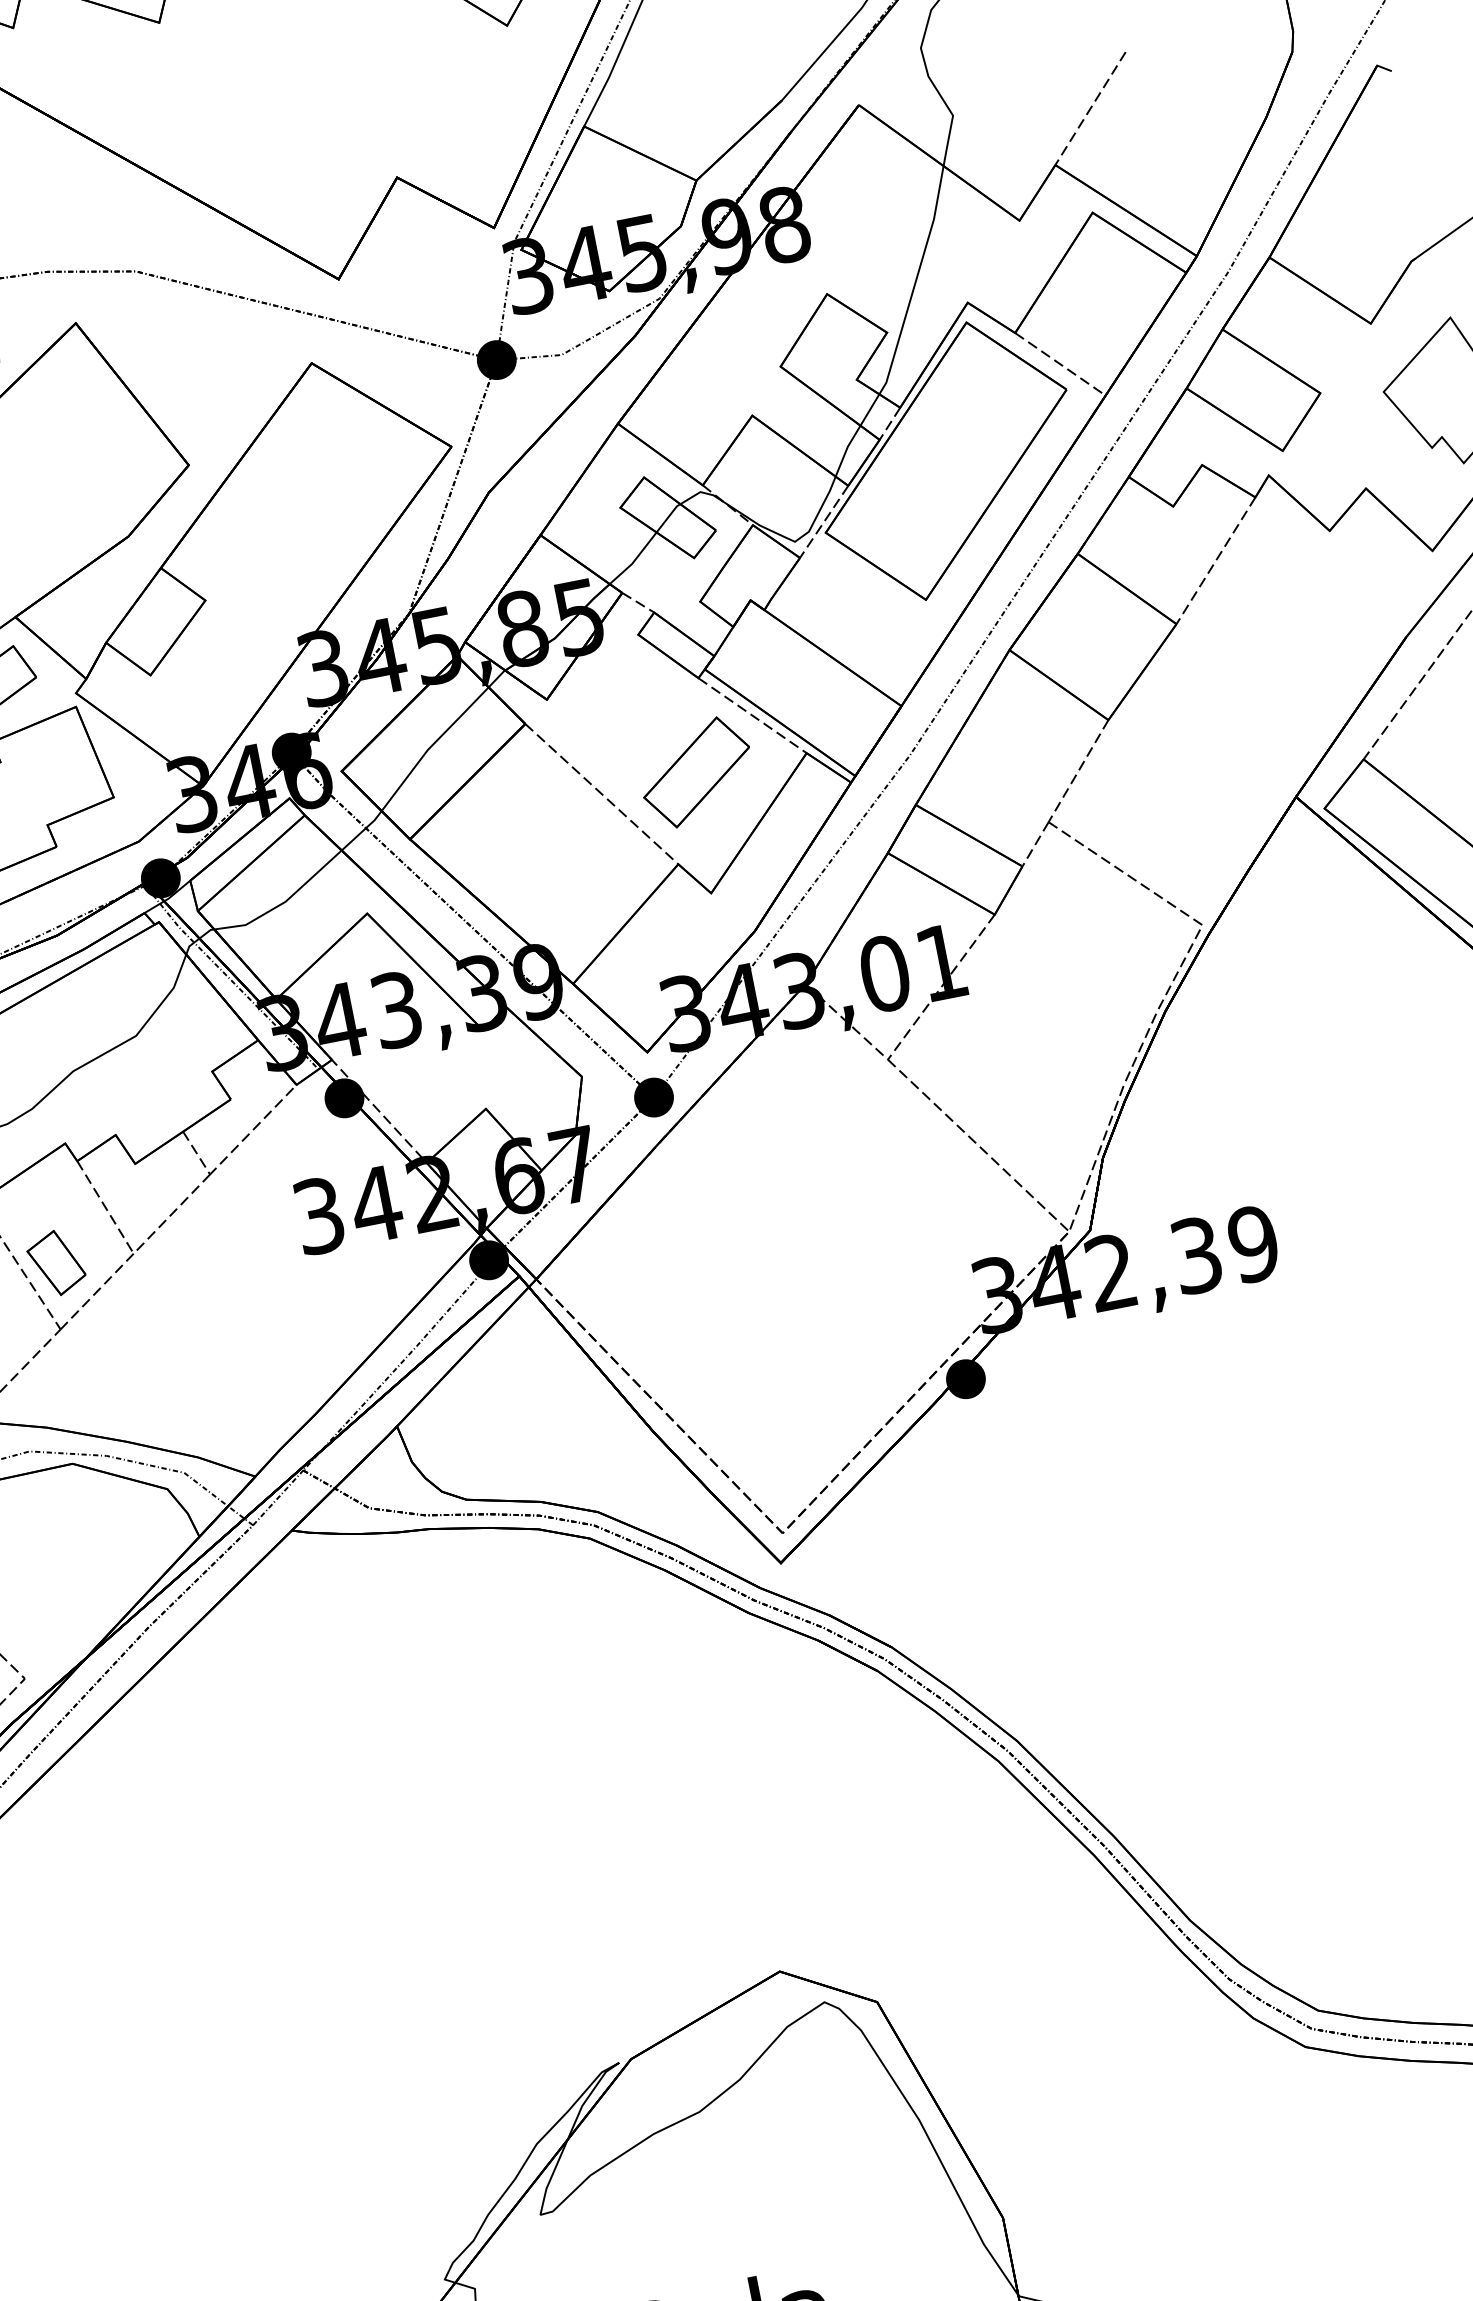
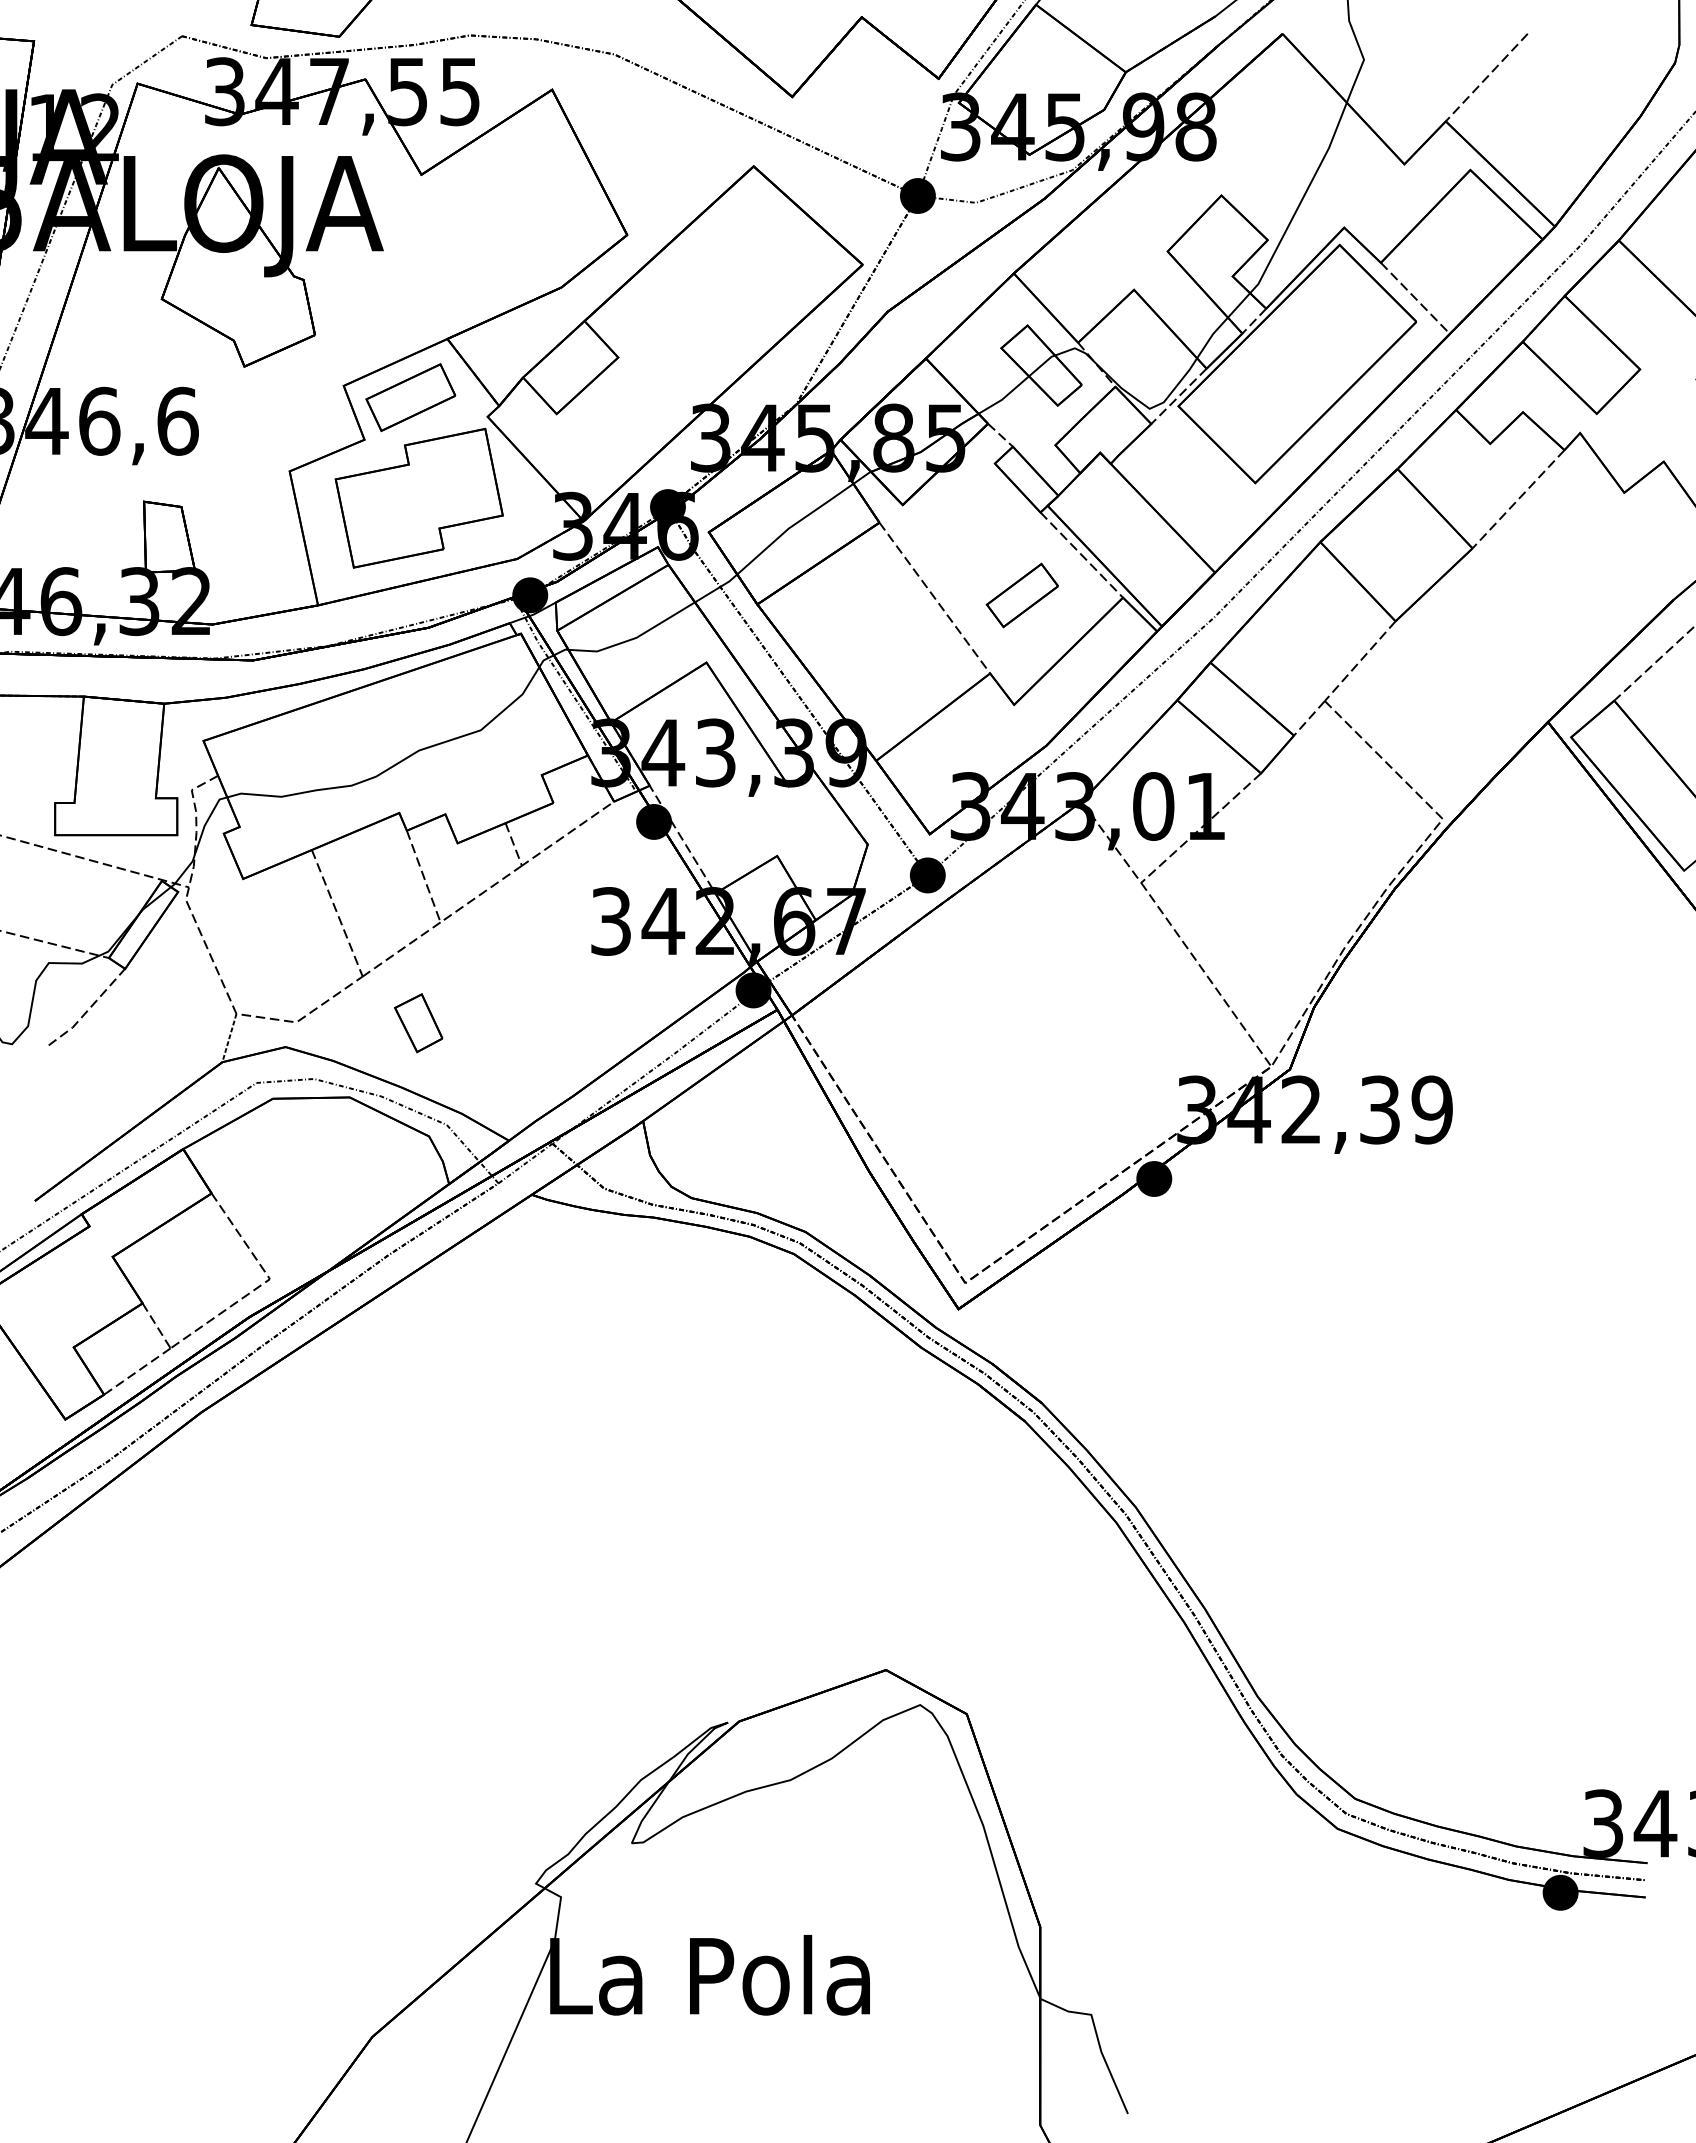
part: (696, 772) -> (1022, 595), size x0.7
part: (56, 1263) -> (418, 1023), moved

